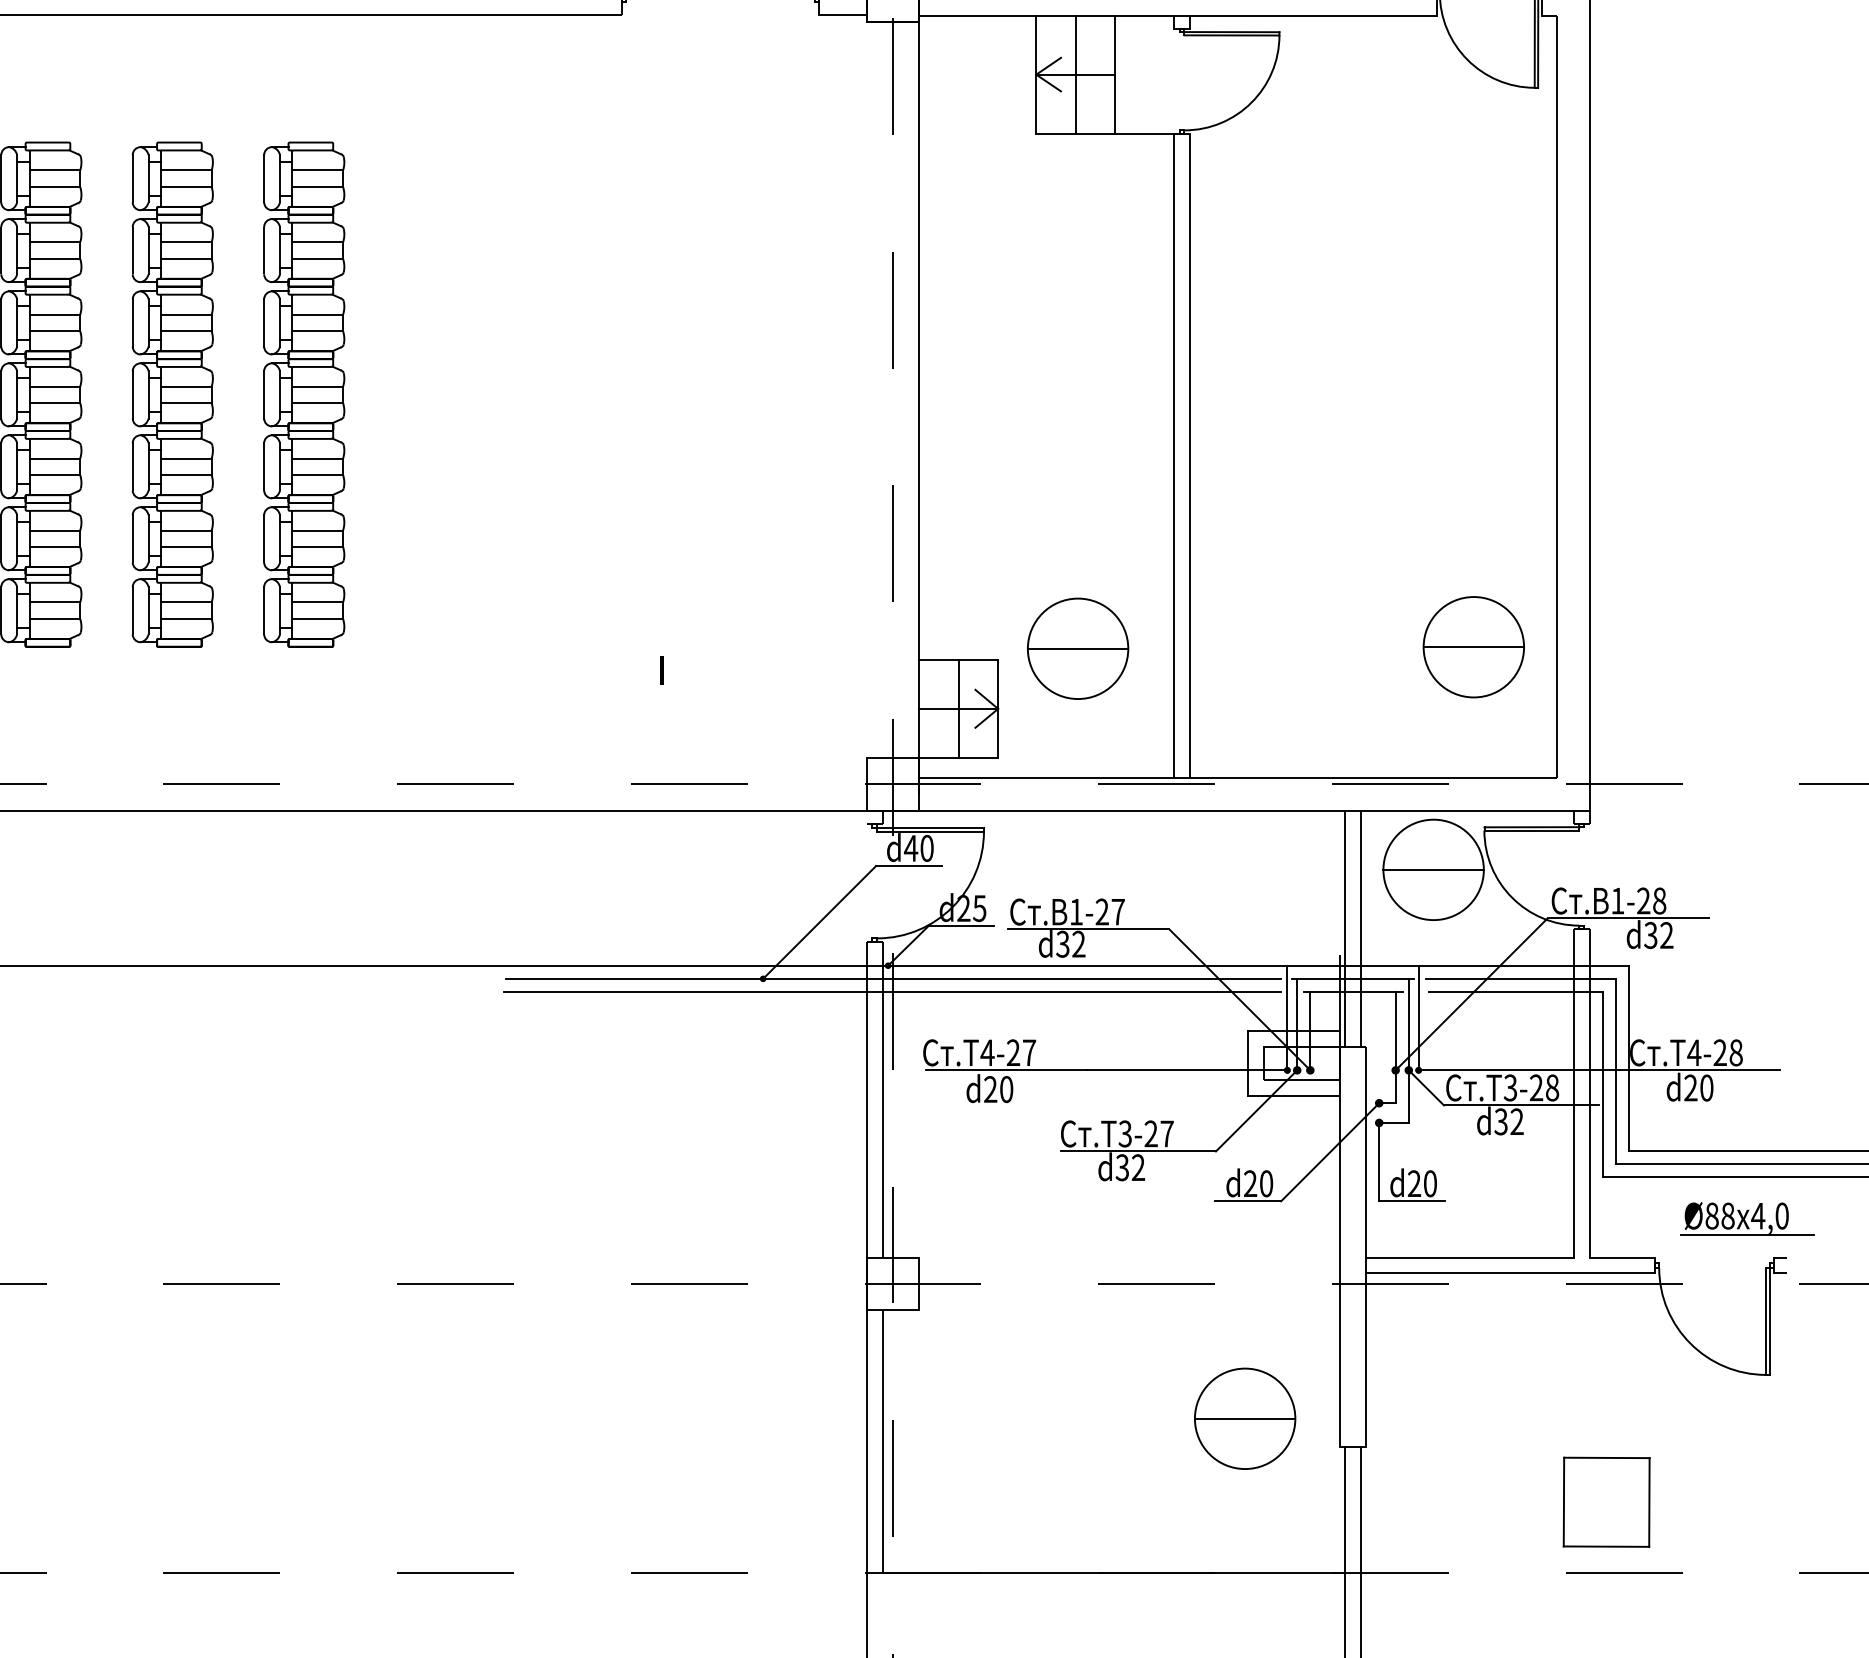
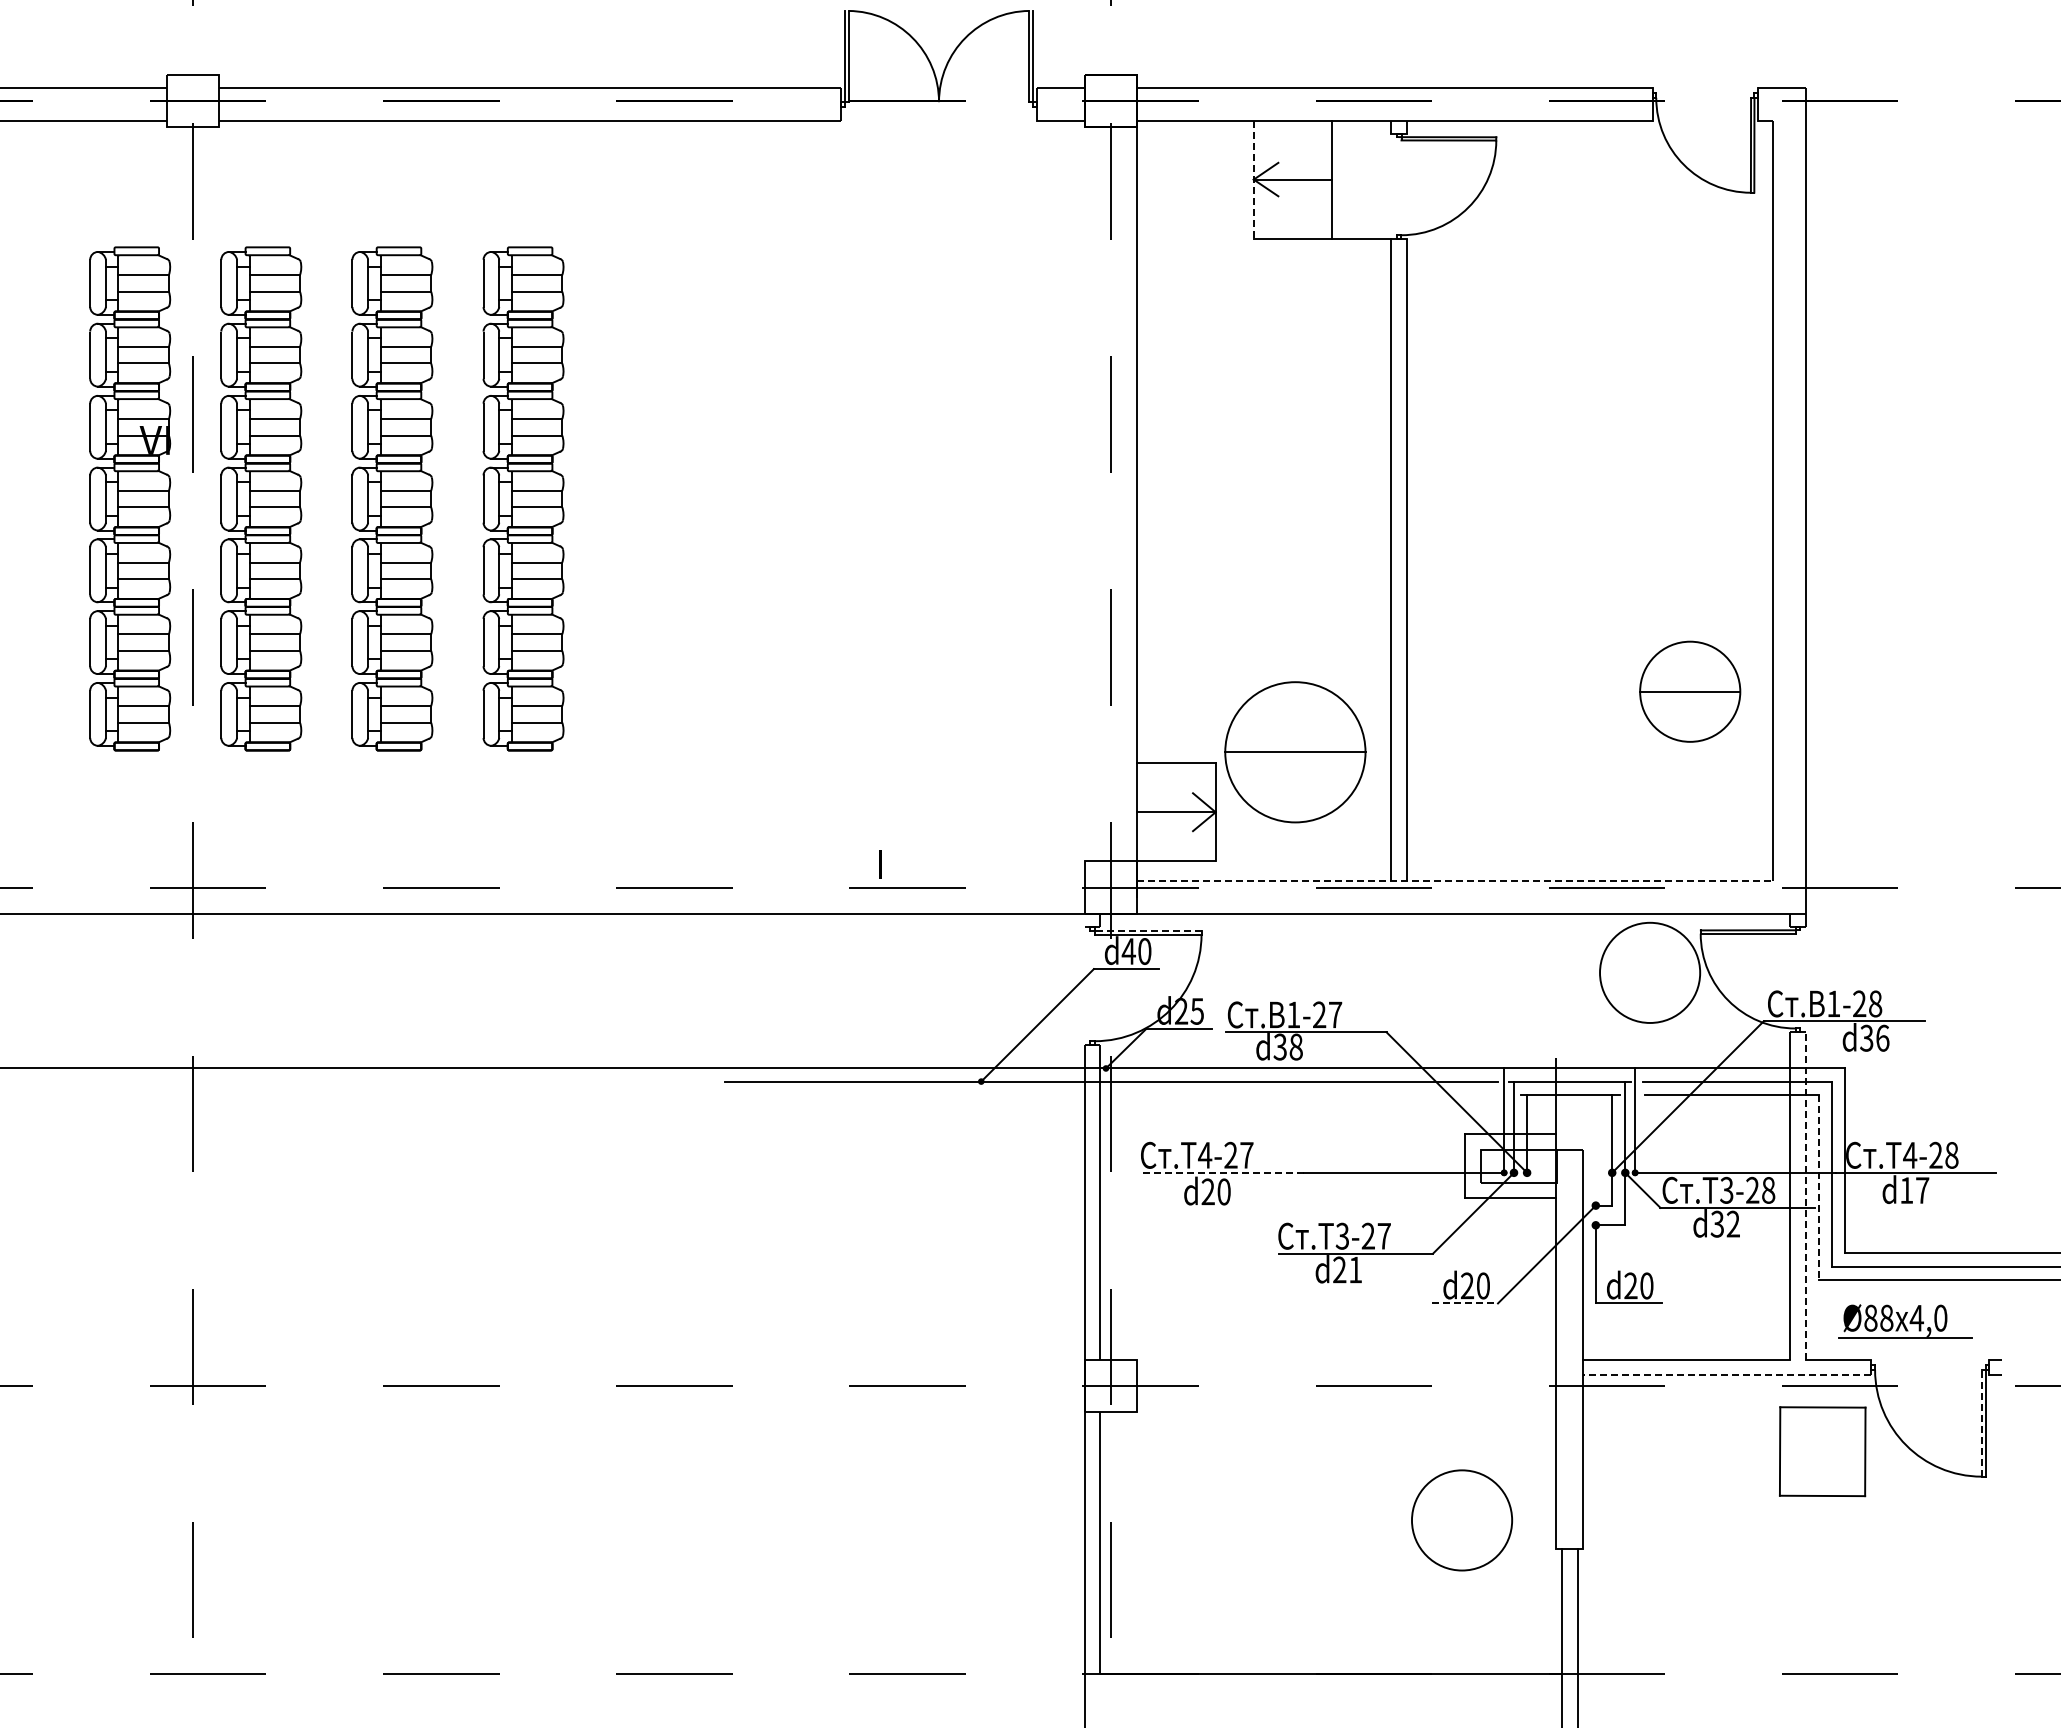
line: (1076, 74) -> (1293, 179), removed
line: (1036, 75) -> (1253, 180), solid -> dashed
part: (1474, 646) -> (1690, 691), moved
part: (1078, 648) -> (1295, 752), size x1.4
text: (662, 671) -> (880, 864), moved
line: (958, 709) -> (1176, 812), removed
line: (1237, 778) -> (1454, 881), solid -> dashed
line: (929, 827) -> (1147, 930), solid -> dashed
line: (1434, 869) -> (1650, 972), removed
line: (1344, 928) -> (1561, 1031), removed
line: (1360, 928) -> (1577, 1031), removed
text: (1666, 934) -> (1882, 1037), d32 -> d36
text: (1078, 943) -> (1295, 1046), d32 -> d38
line: (891, 991) -> (1109, 1094), removed
line: (1006, 1070) -> (1224, 1172), solid -> dashed
line: (1602, 1085) -> (1818, 1187), solid -> dashed
text: (1698, 1088) -> (1914, 1190), d20 -> d17
line: (1589, 1093) -> (1805, 1195), solid -> dashed
text: (1130, 1167) -> (1347, 1269), d32 -> d21
line: (1248, 1201) -> (1465, 1303), solid -> dashed
part: (1746, 1219) -> (1905, 1321), moved
line: (1510, 1273) -> (1726, 1375), solid -> dashed
line: (1765, 1320) -> (1981, 1422), solid -> dashed
line: (1244, 1418) -> (1461, 1520), removed
part: (1606, 1502) -> (1822, 1451), moved

